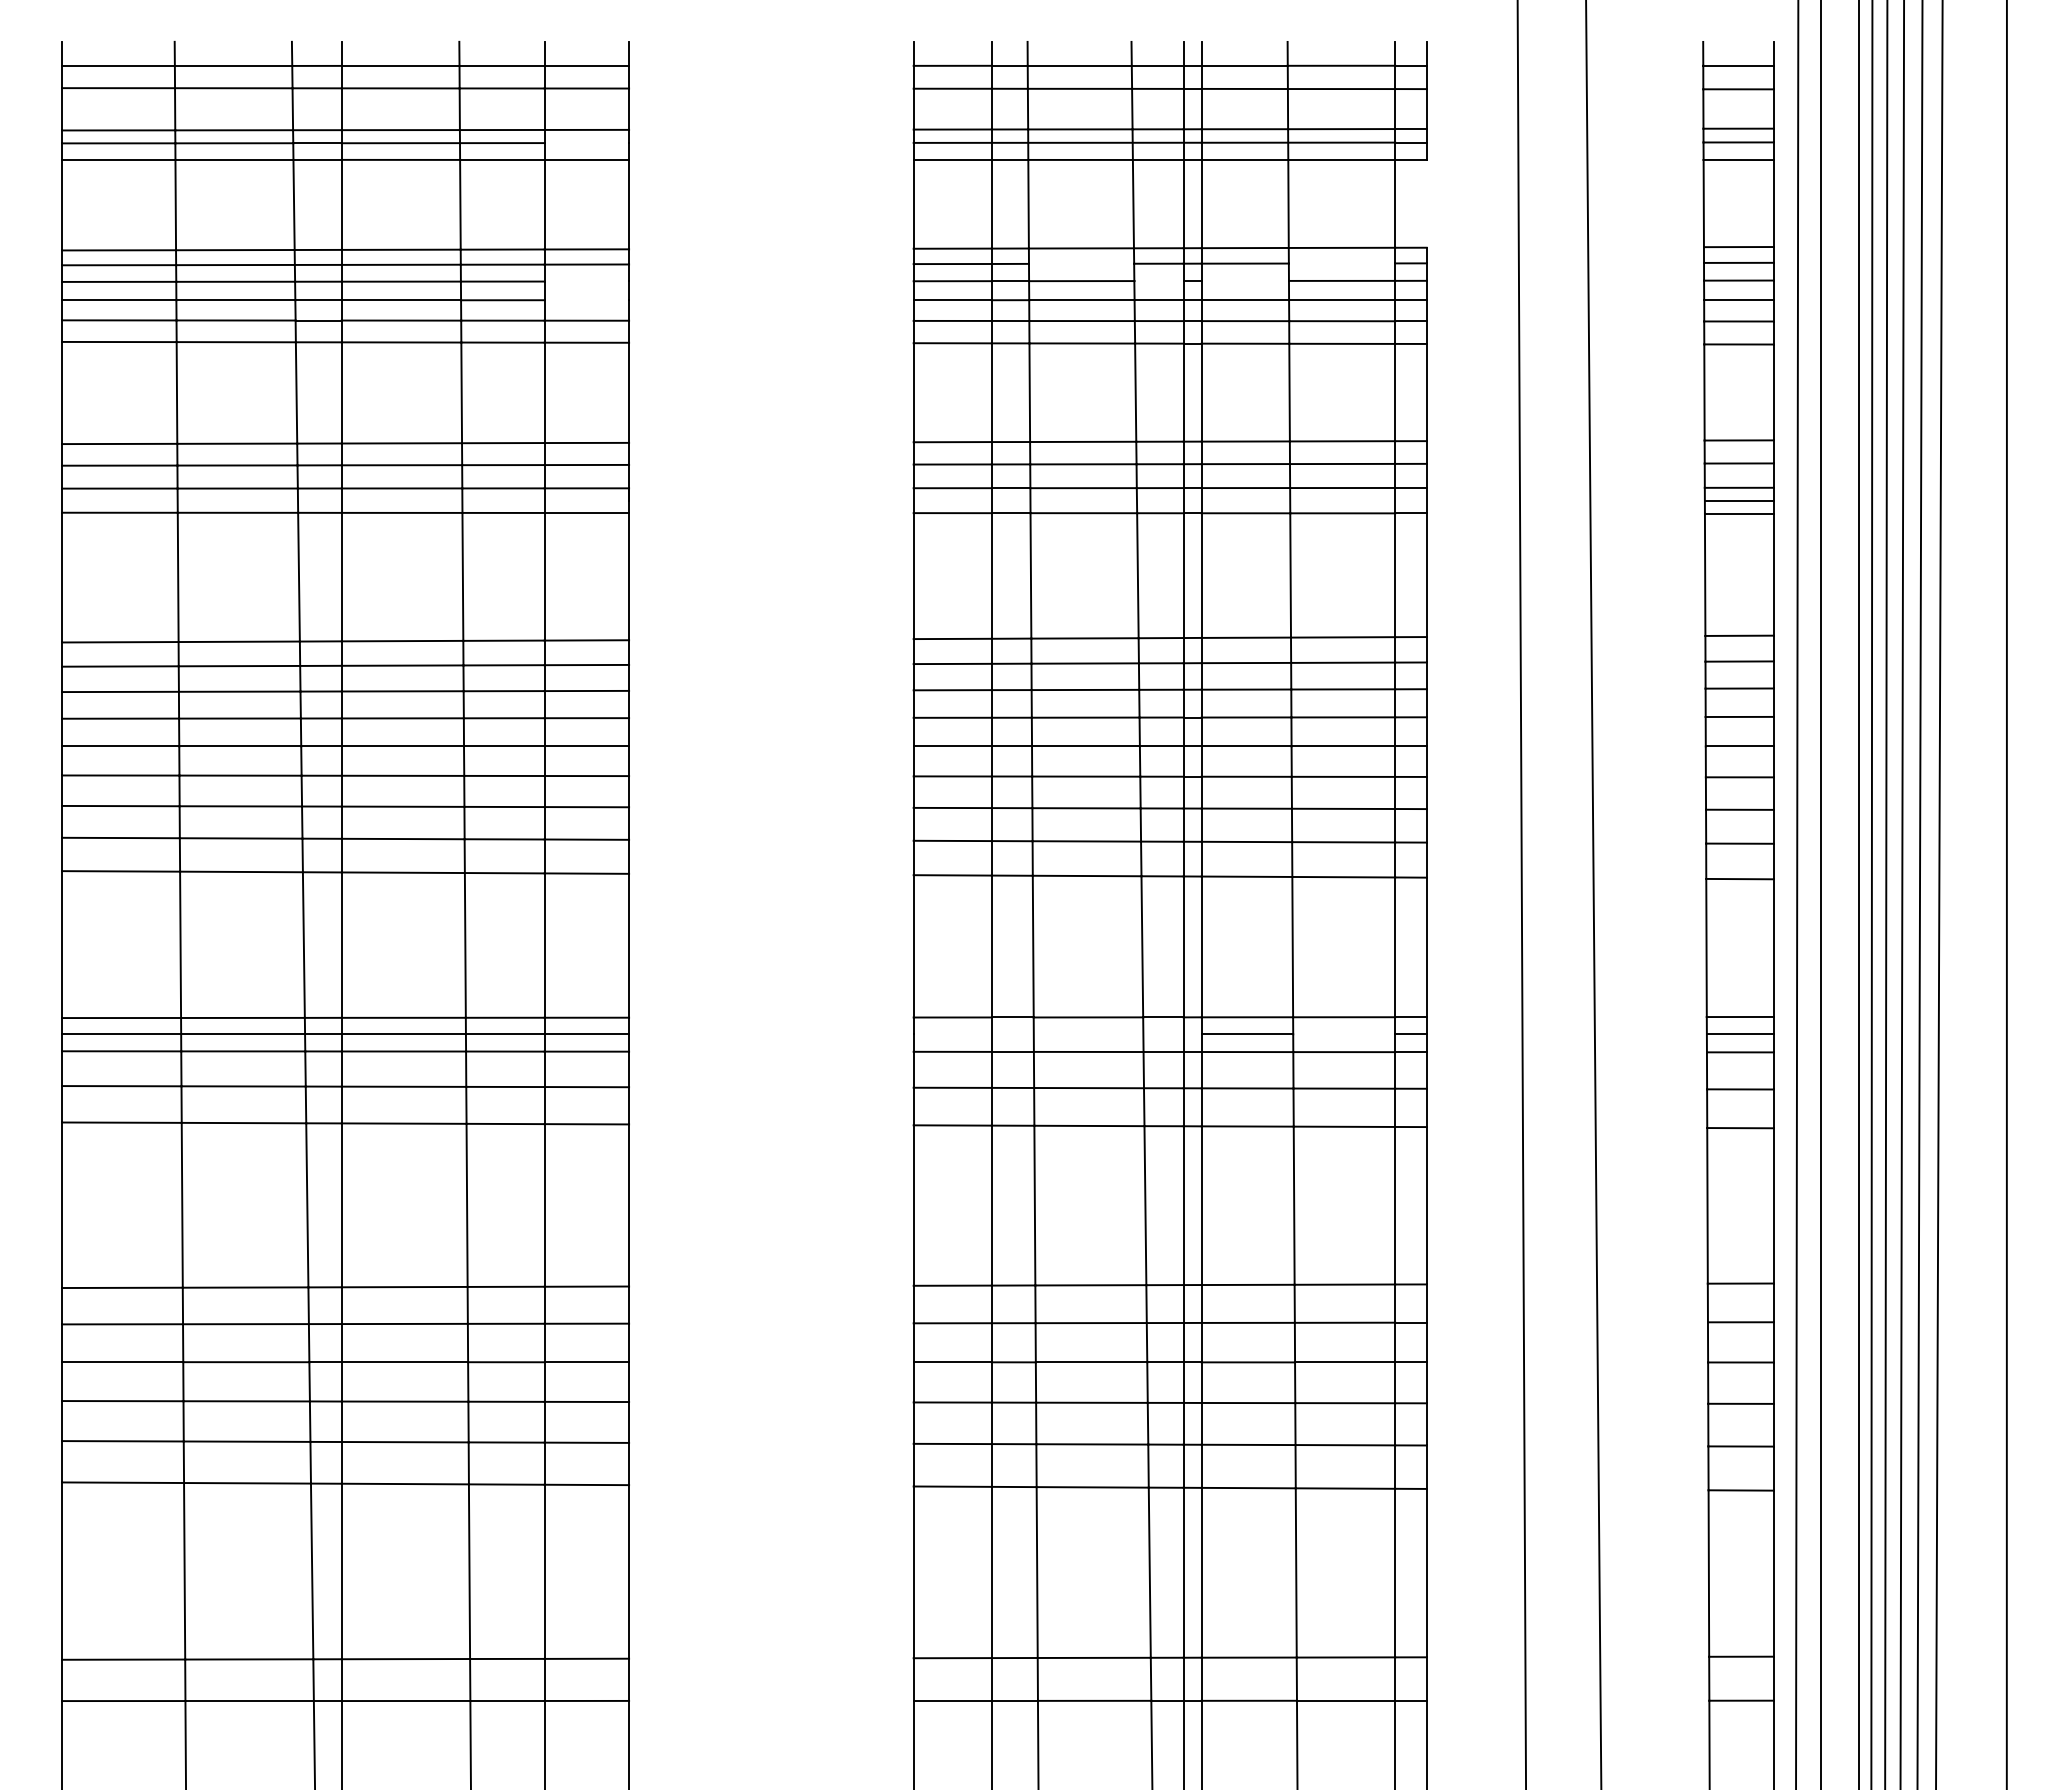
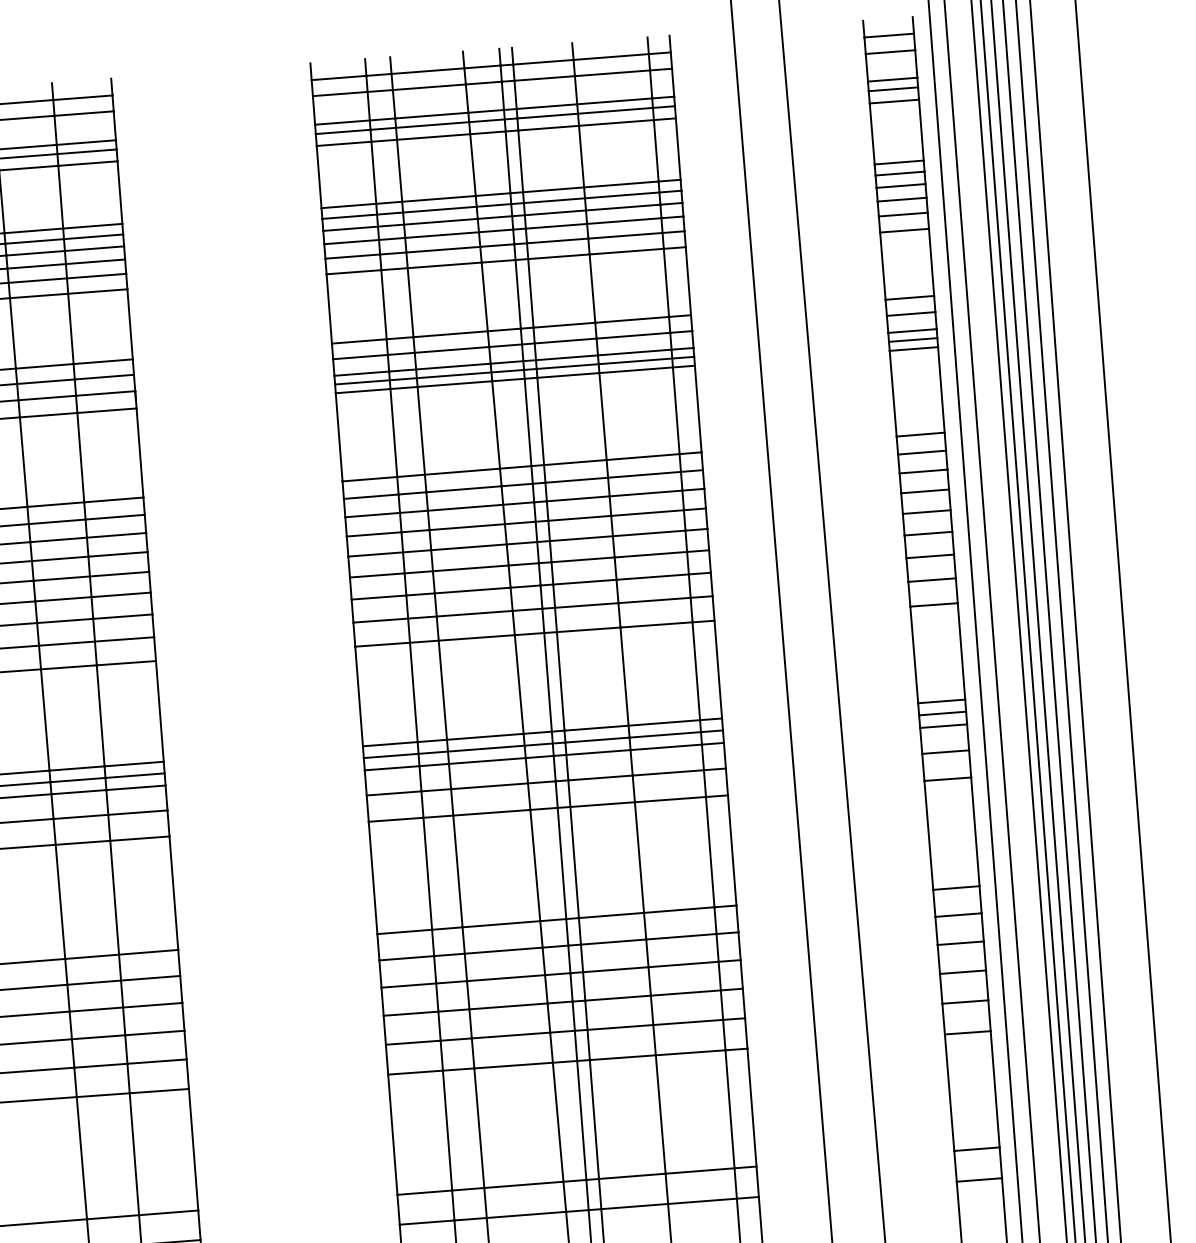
line: (586, 143) -> (86, 152), added
line: (1426, 203) -> (678, 148), added
line: (1081, 263) -> (439, 209), added
line: (1341, 263) -> (621, 195), added
line: (1244, 280) -> (554, 212), added
line: (586, 281) -> (94, 248), added
line: (1158, 281) -> (494, 217), added
line: (586, 300) -> (95, 262), added
line: (1169, 500) -> (514, 370), added
line: (1057, 1034) -> (464, 750), added
line: (1344, 1034) -> (665, 734), added

